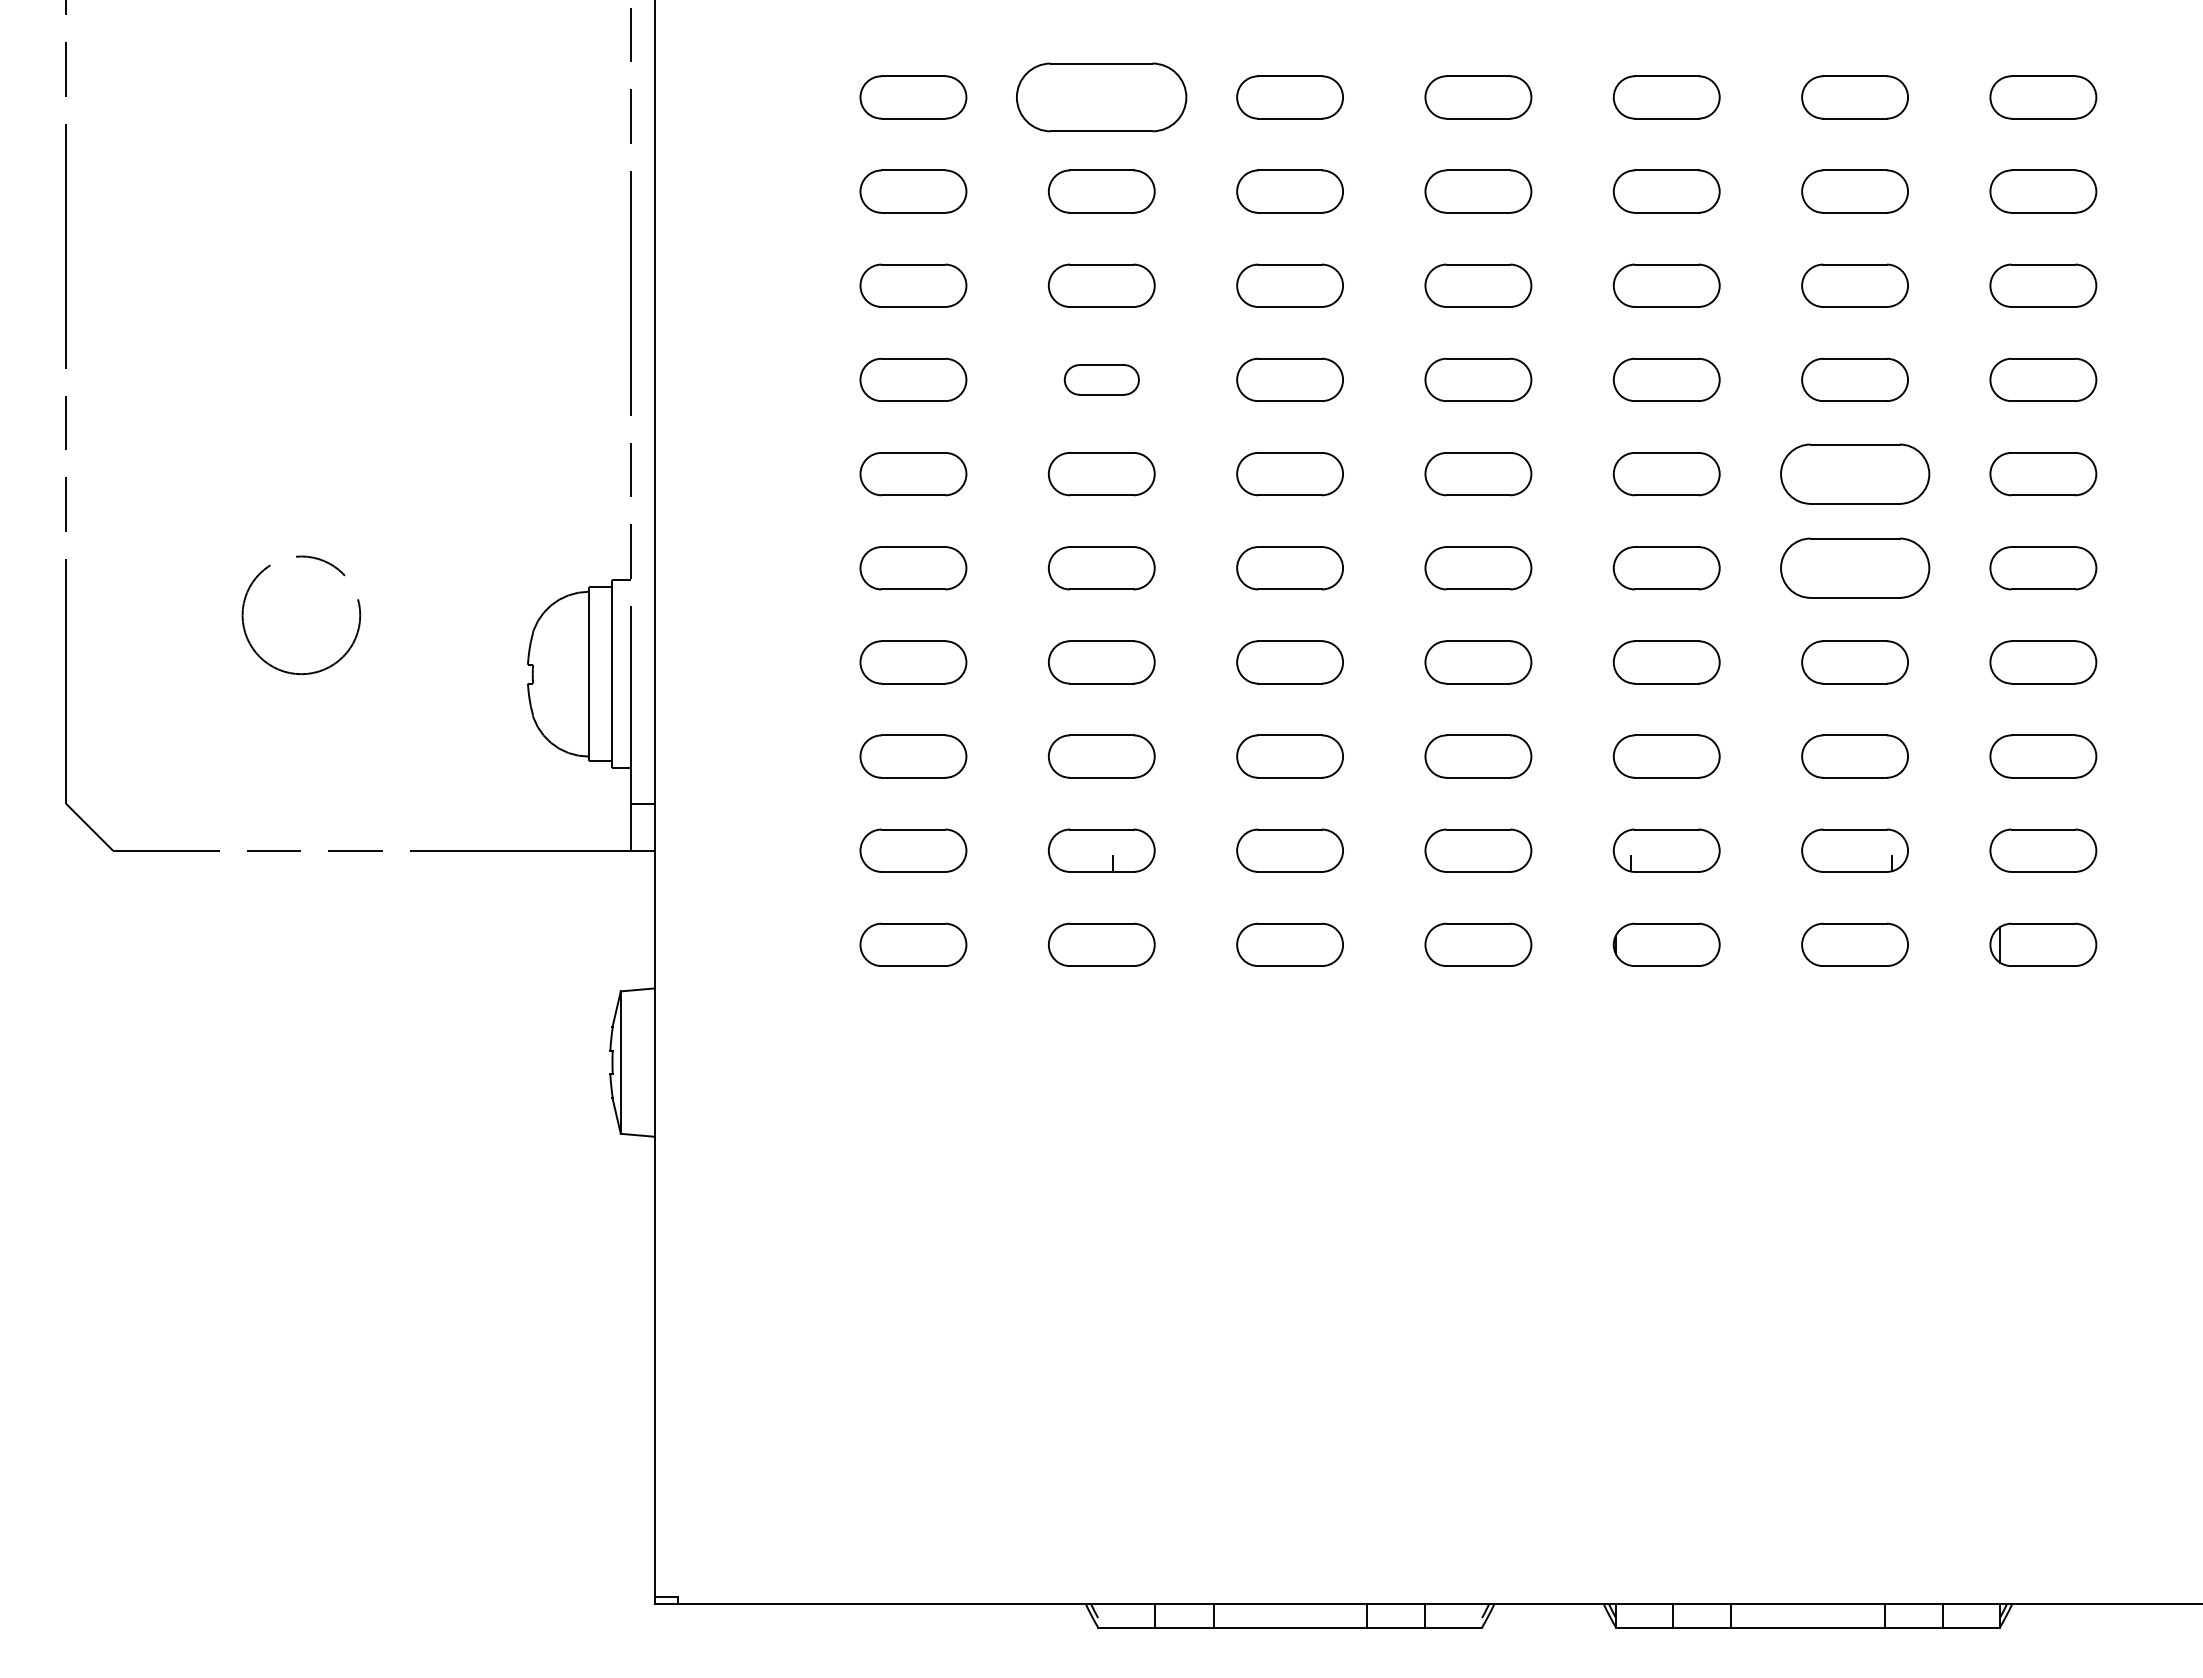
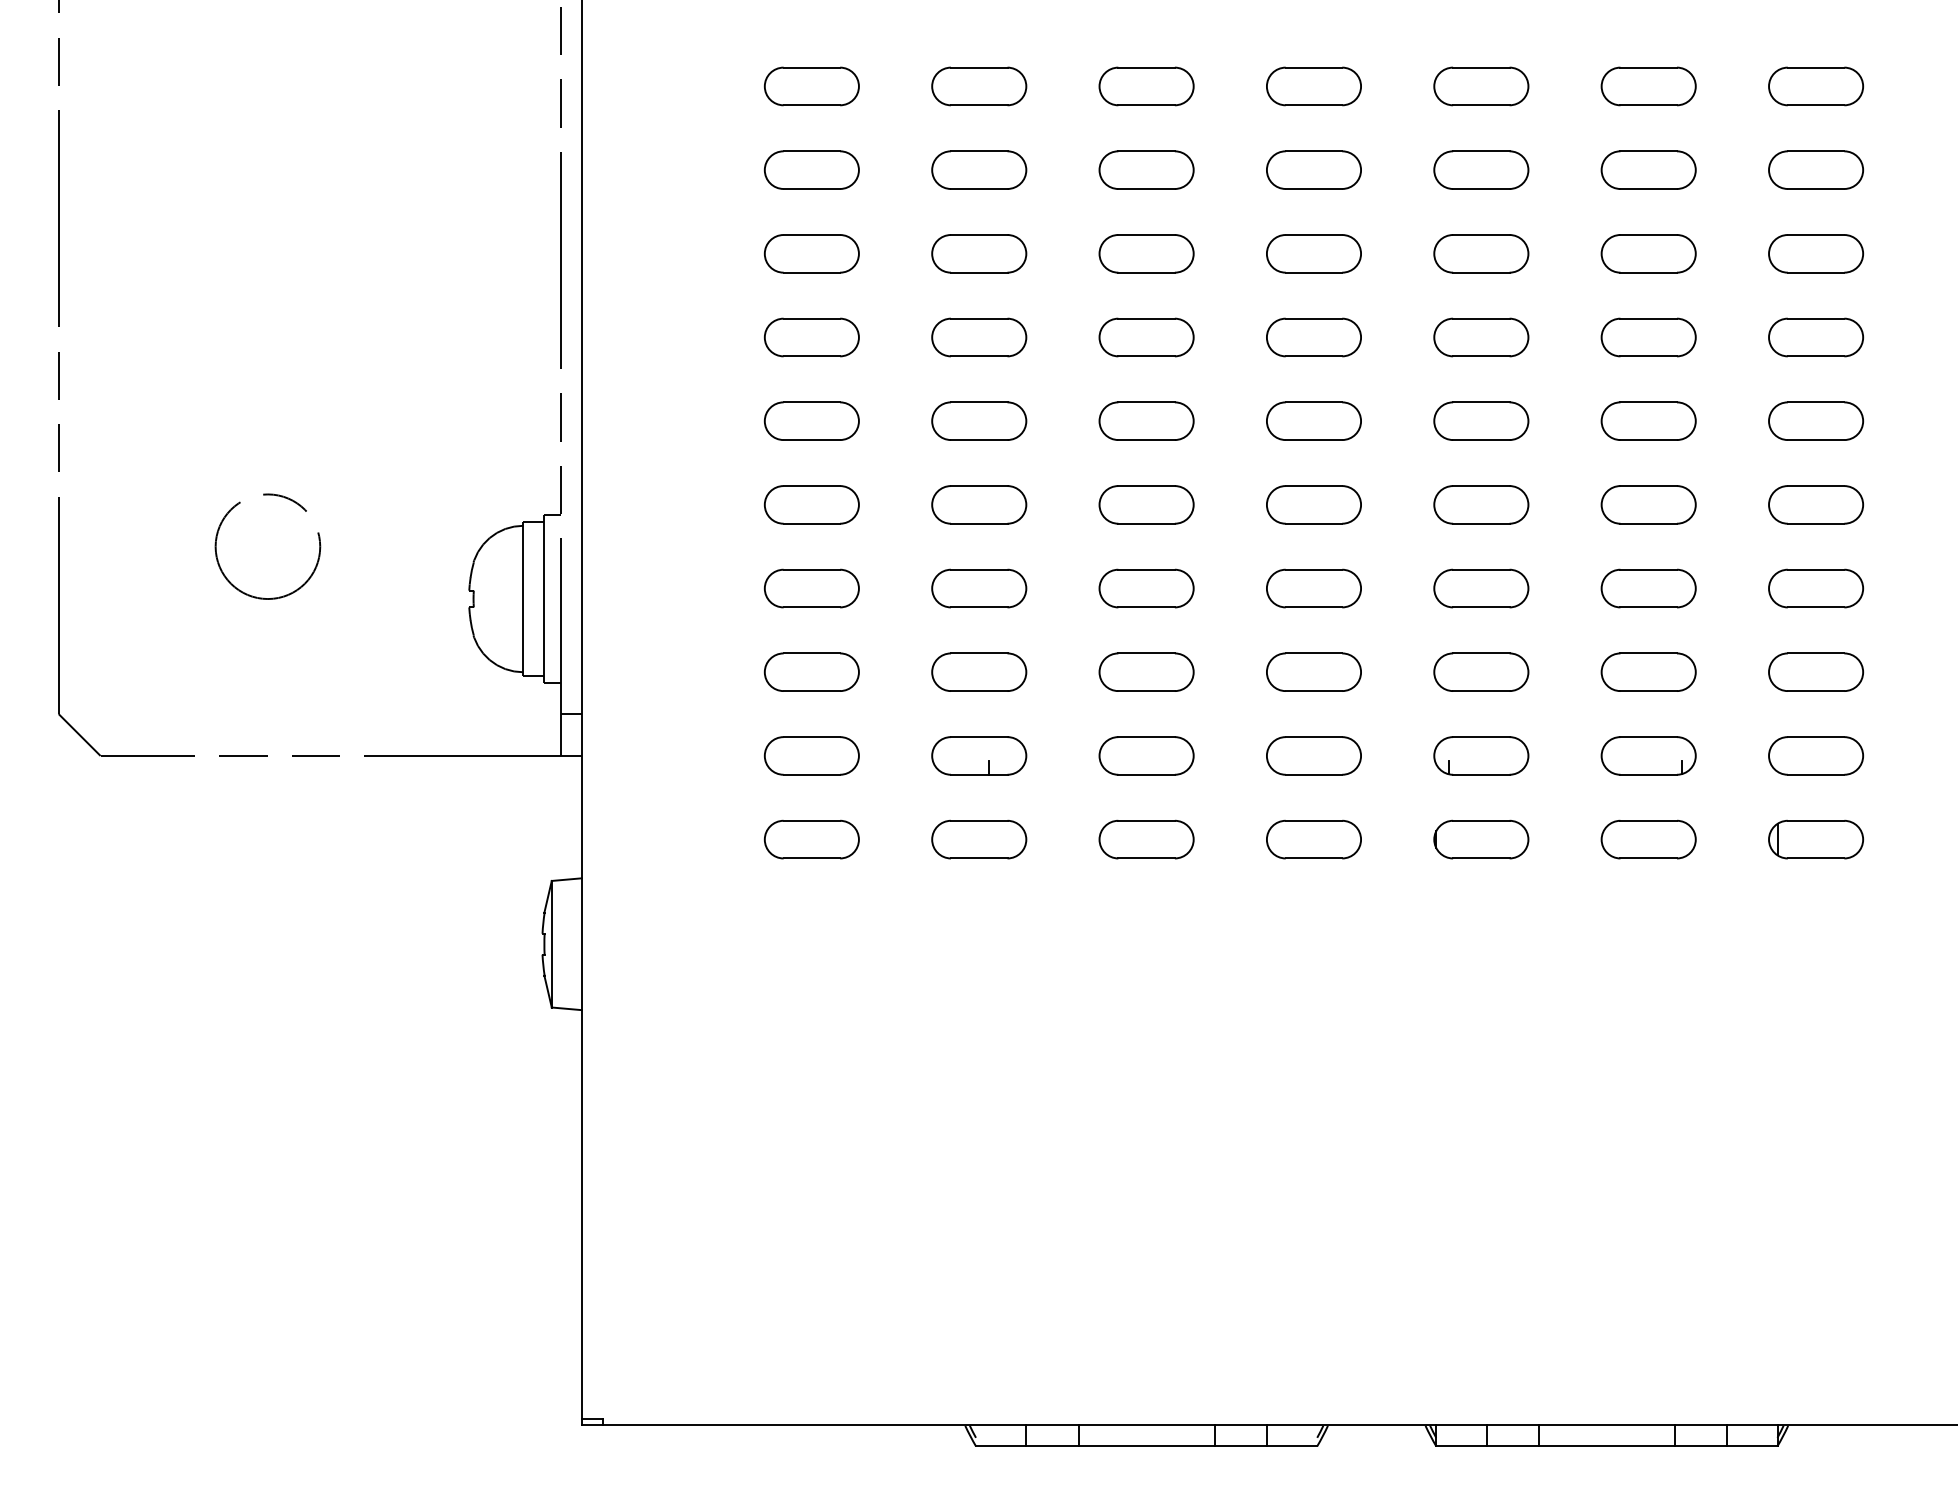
part: (1102, 97) -> (979, 86), size x0.62
part: (1102, 379) -> (979, 337), size x1.43
part: (1854, 473) -> (1648, 420), size x0.71
part: (1854, 567) -> (1648, 504), size x0.71

